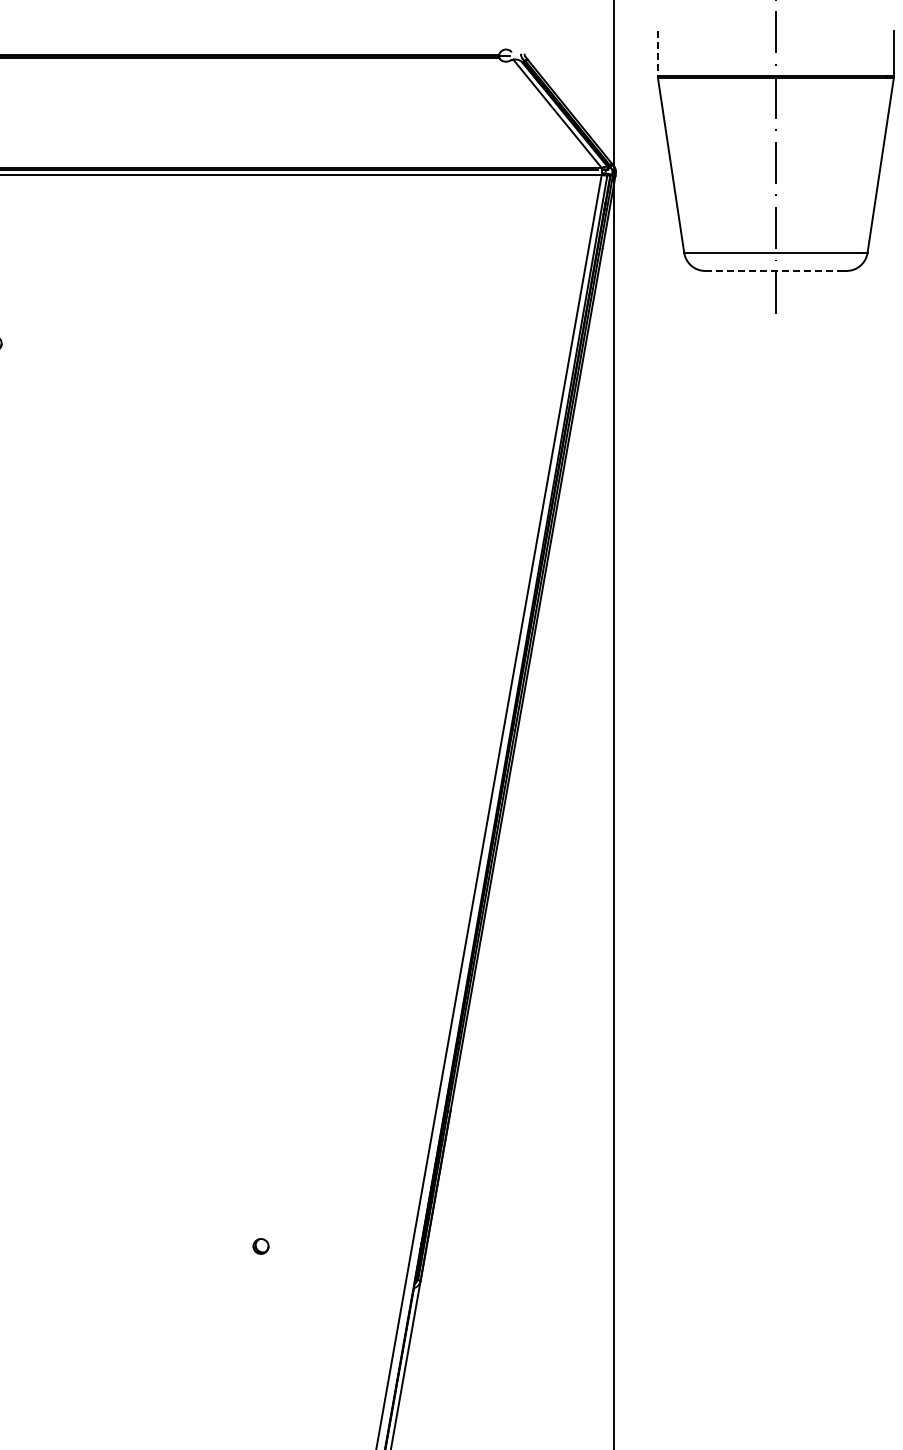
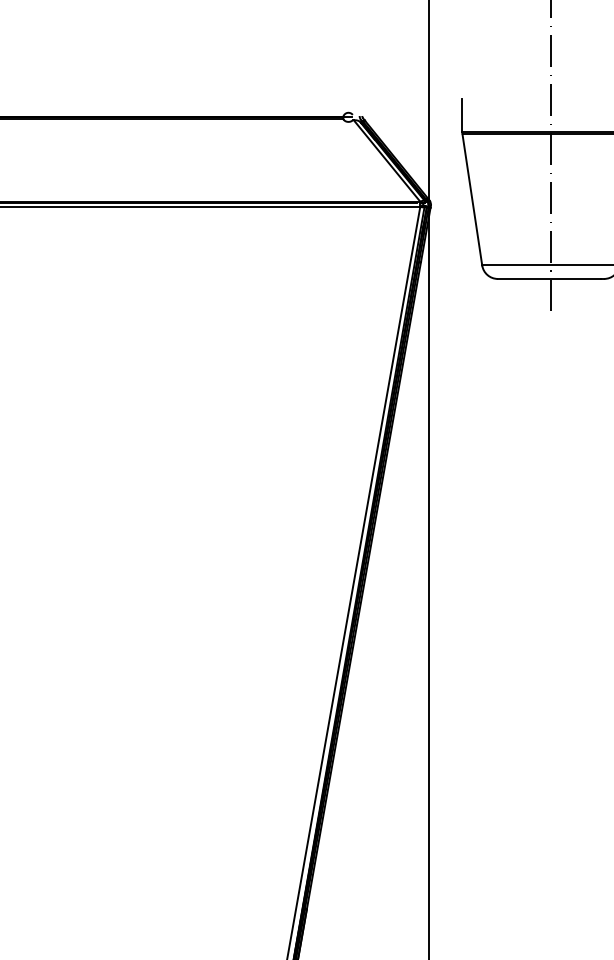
line: (657, 54) -> (462, 116), dashed -> solid
line: (773, 270) -> (549, 278), dashed -> solid

